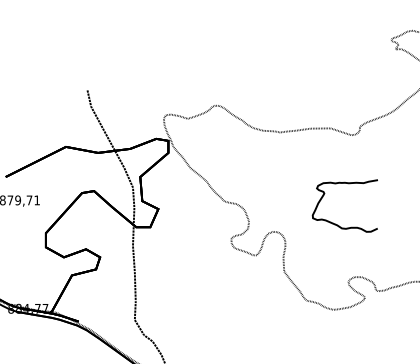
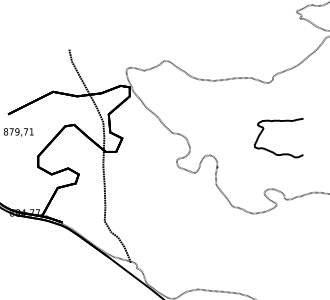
curve: (335, 222) -> (271, 150), moved

